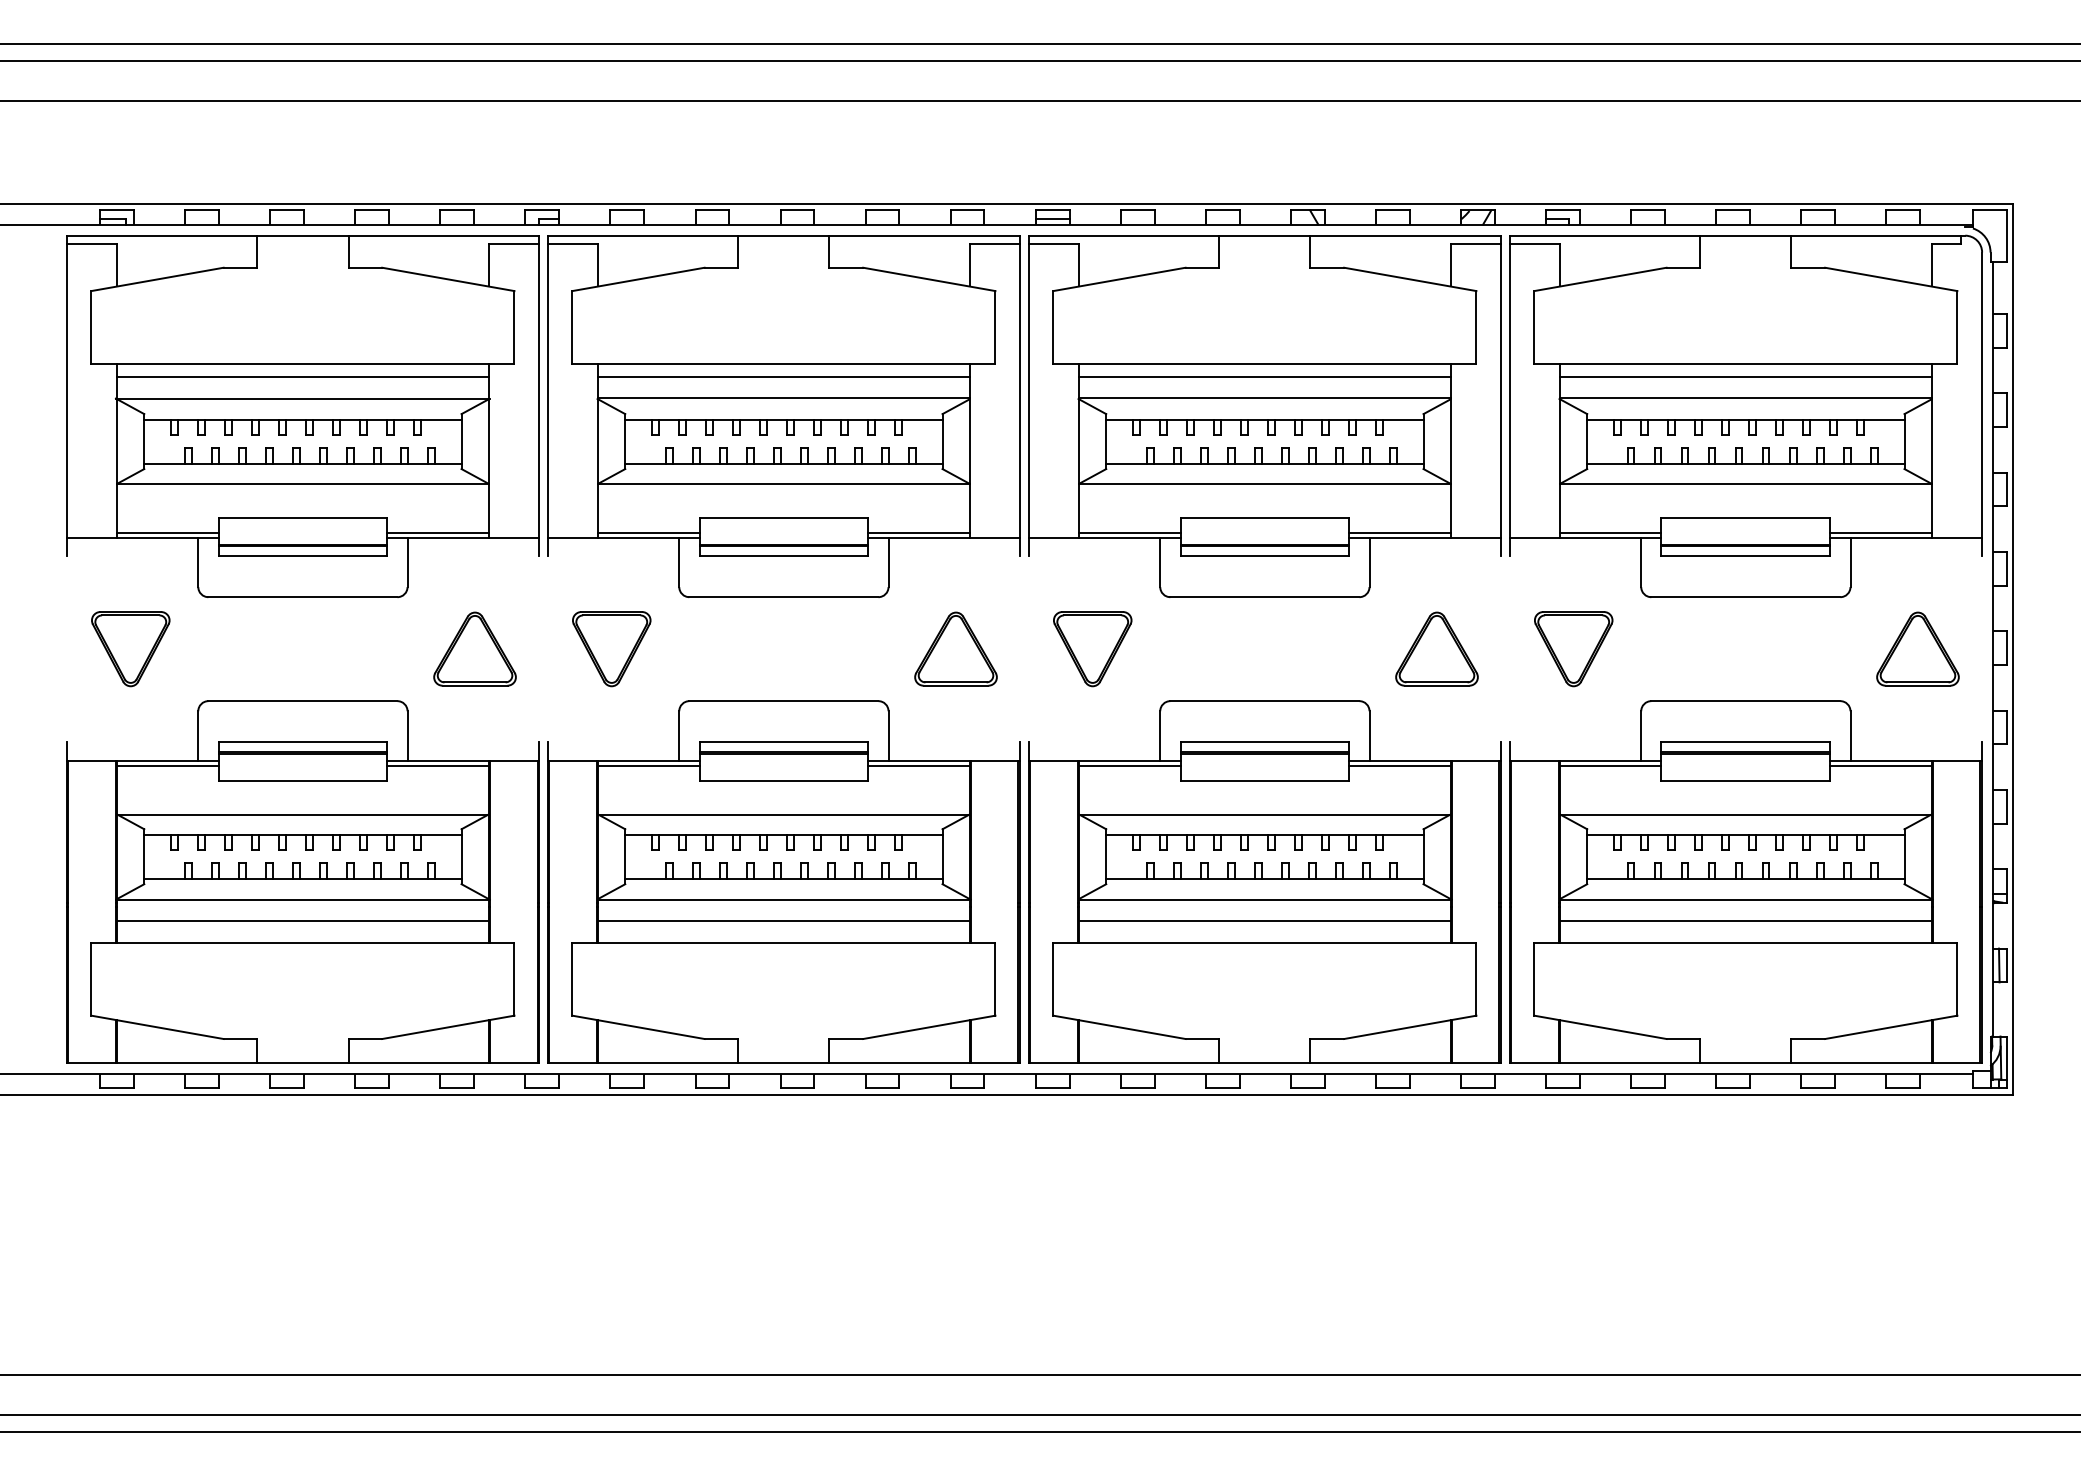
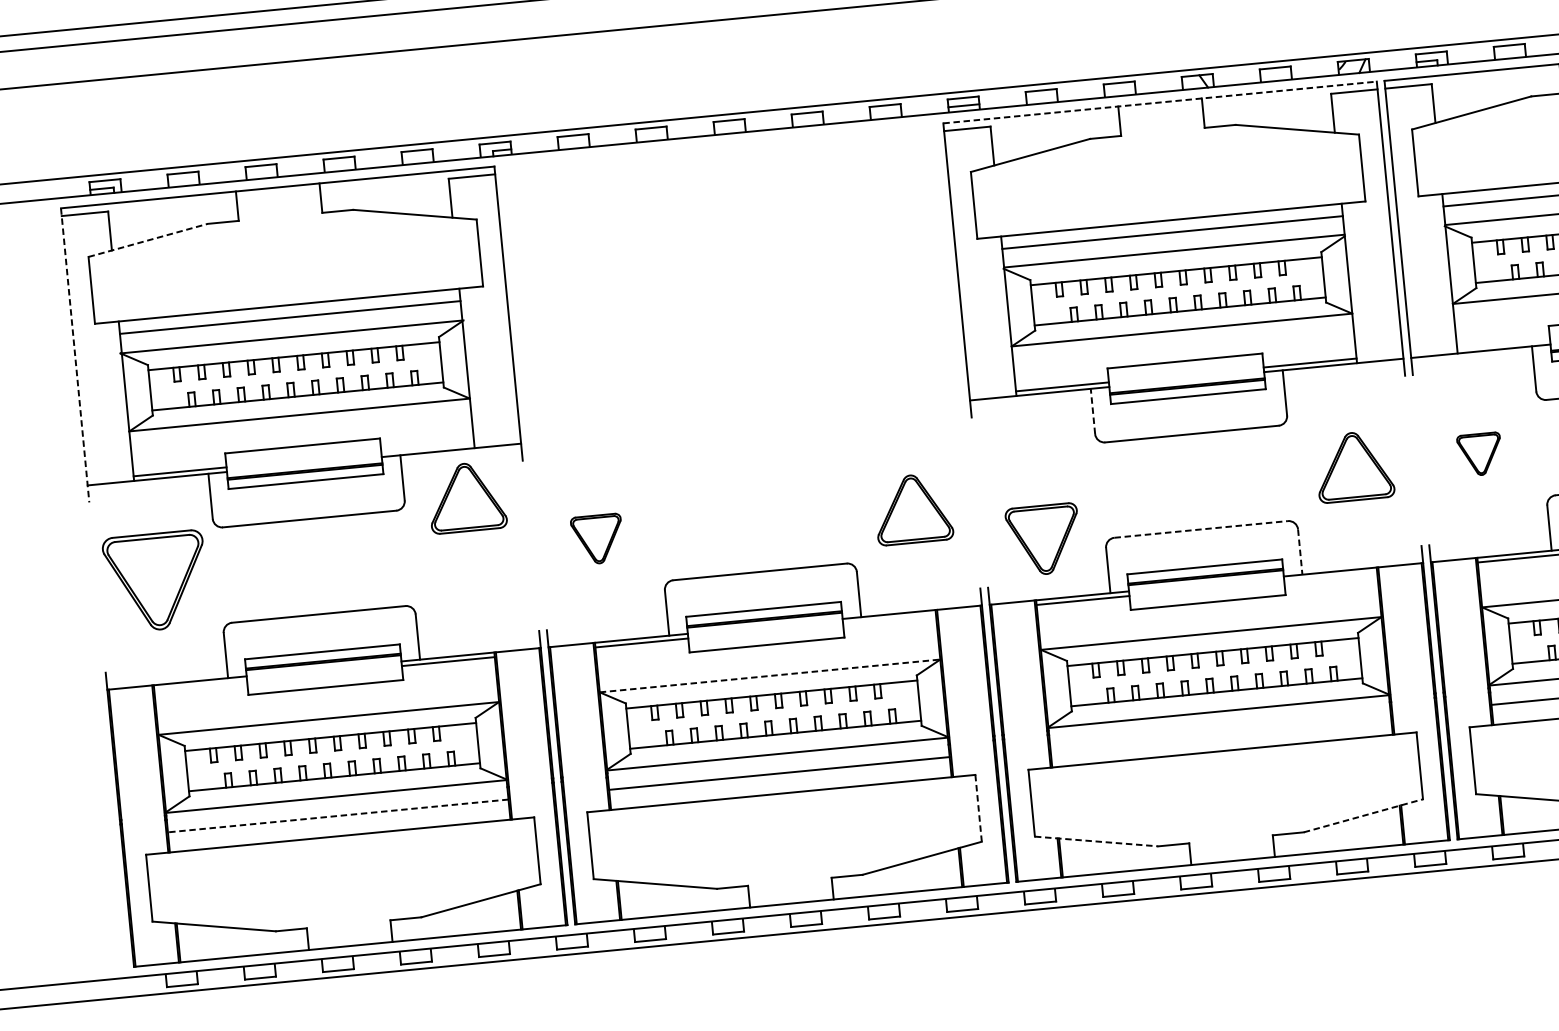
line: (1265, 235) -> (1160, 102), solid -> dashed
line: (157, 279) -> (148, 240), solid -> dashed
line: (66, 396) -> (75, 355), solid -> dashed
part: (783, 416) -> (734, 310), removed
line: (437, 532) -> (427, 447), removed
line: (1610, 532) -> (1503, 344), removed
line: (1160, 562) -> (1093, 411), solid -> dashed
part: (474, 648) -> (466, 496), moved
part: (130, 649) -> (156, 582), size x1.4
part: (611, 649) -> (597, 539), size x0.7
part: (1092, 649) -> (1043, 540), moved
part: (1573, 649) -> (1479, 454), size x0.6
line: (1264, 701) -> (1200, 529), solid -> dashed
line: (1369, 735) -> (1300, 551), solid -> dashed
line: (167, 765) -> (200, 685), removed
line: (918, 765) -> (889, 619), removed
line: (1399, 765) -> (1330, 576), removed
line: (783, 814) -> (769, 675), solid -> dashed
line: (302, 920) -> (337, 815), solid -> dashed
line: (1264, 920) -> (1220, 730), removed
line: (995, 979) -> (978, 808), solid -> dashed
line: (1119, 1027) -> (1096, 841), solid -> dashed
line: (1410, 1027) -> (1363, 815), solid -> dashed

